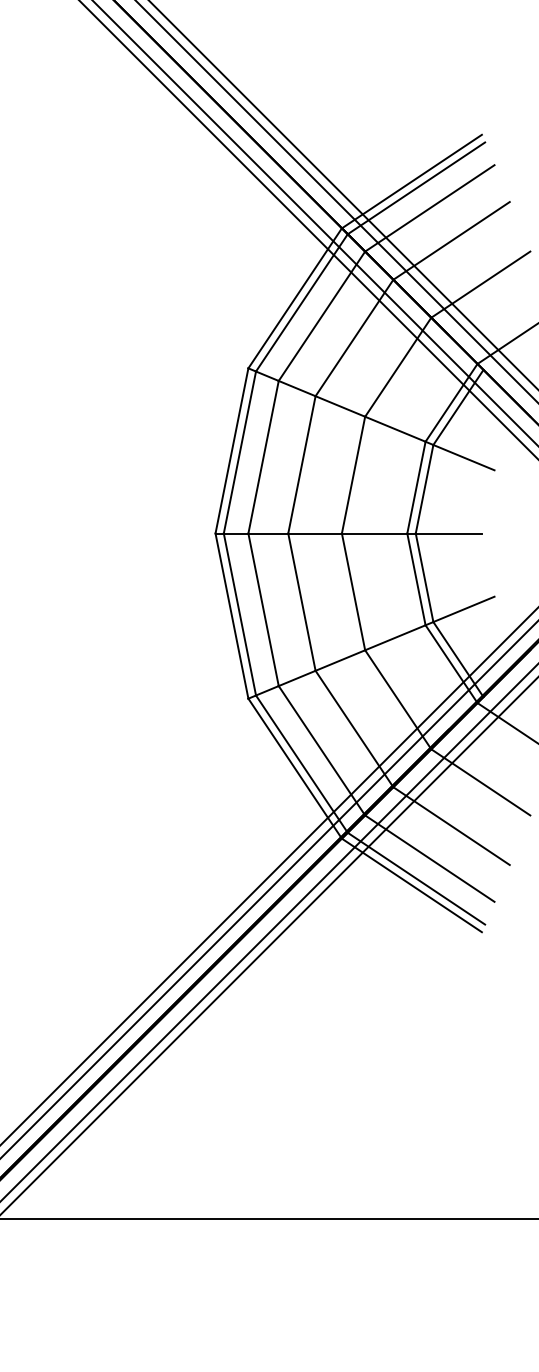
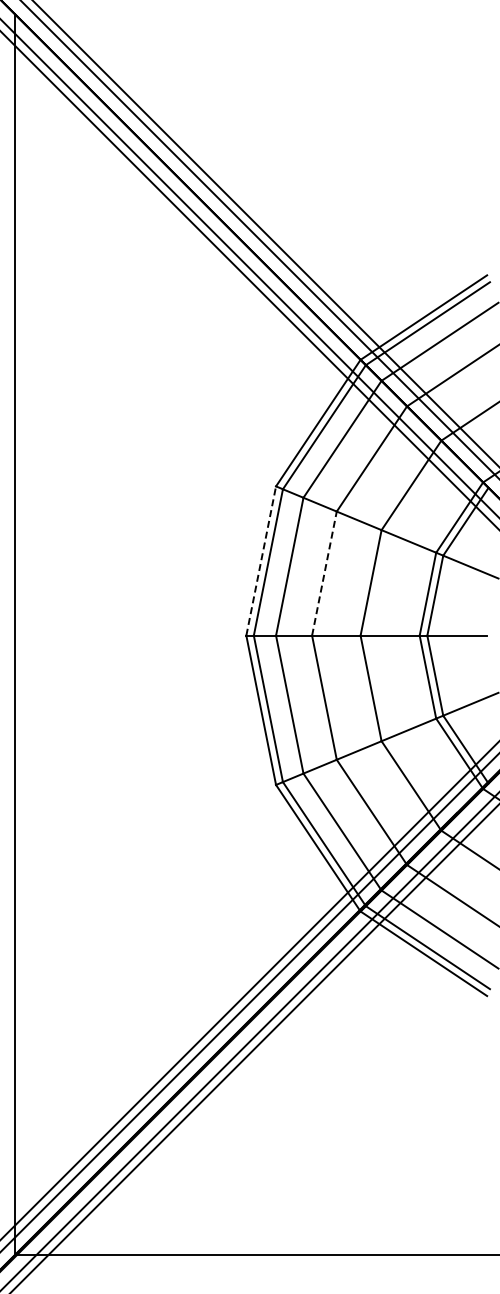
line: (232, 450) -> (261, 560), solid -> dashed
line: (301, 464) -> (324, 573), solid -> dashed

